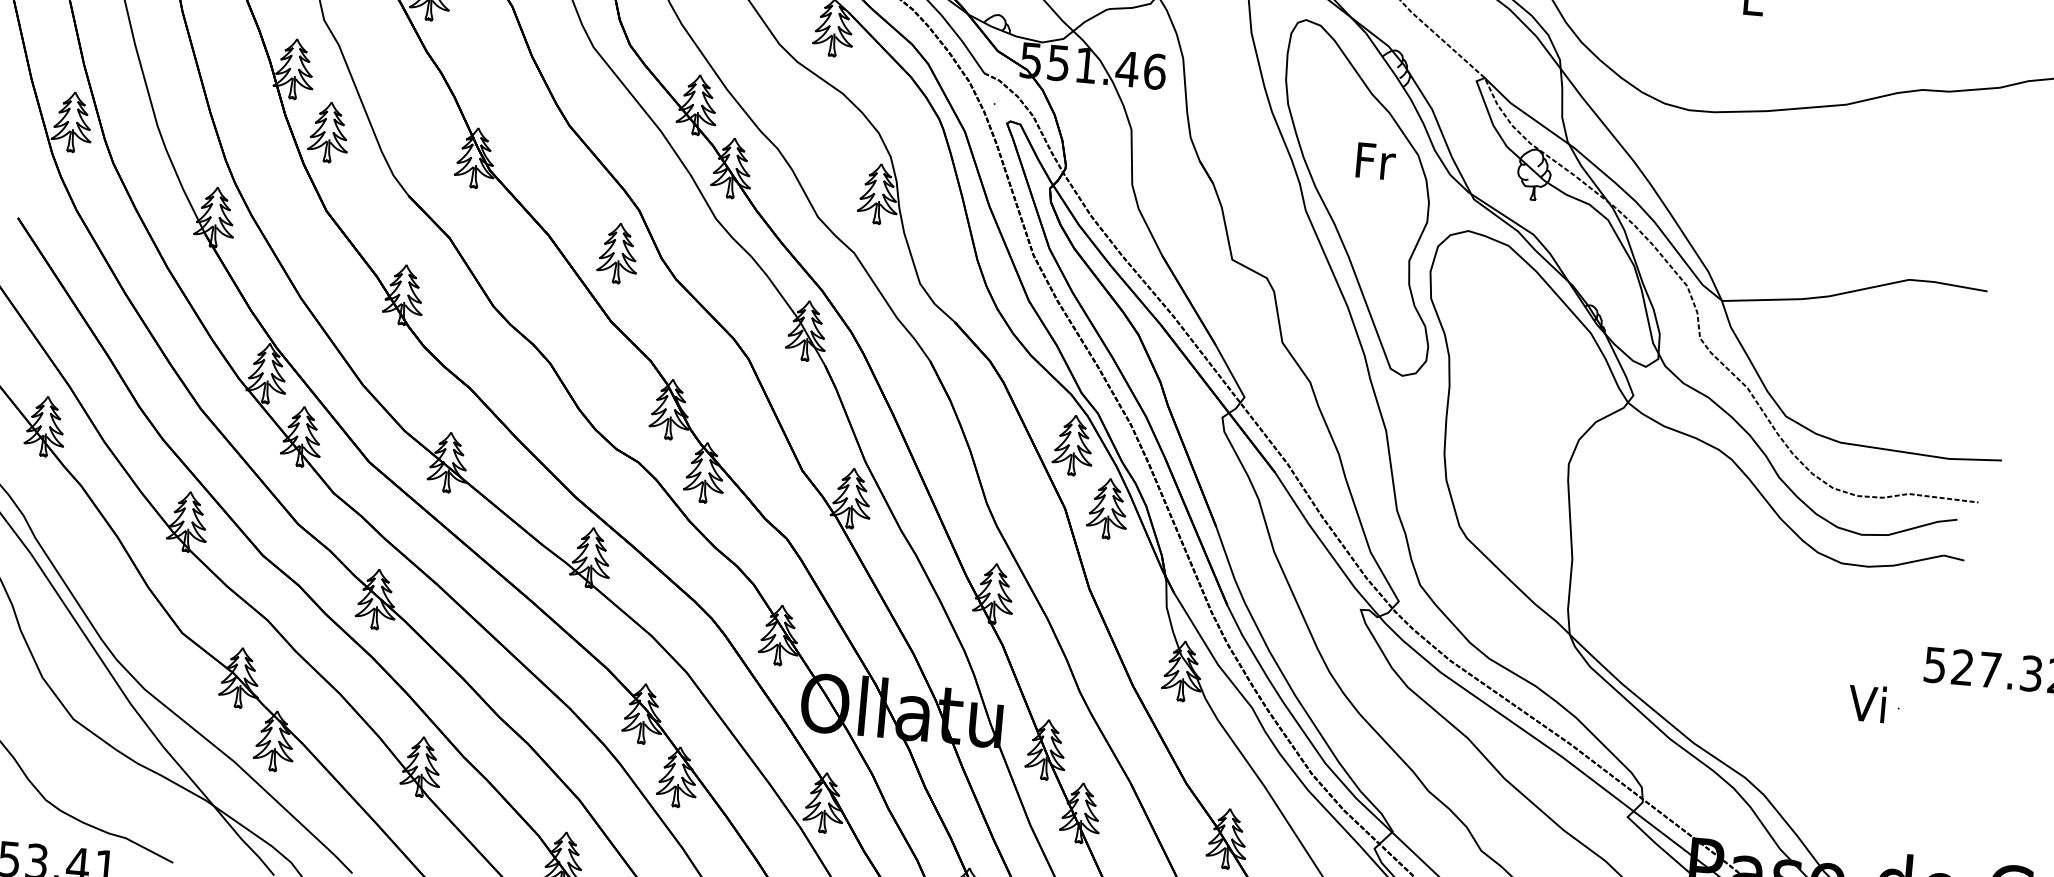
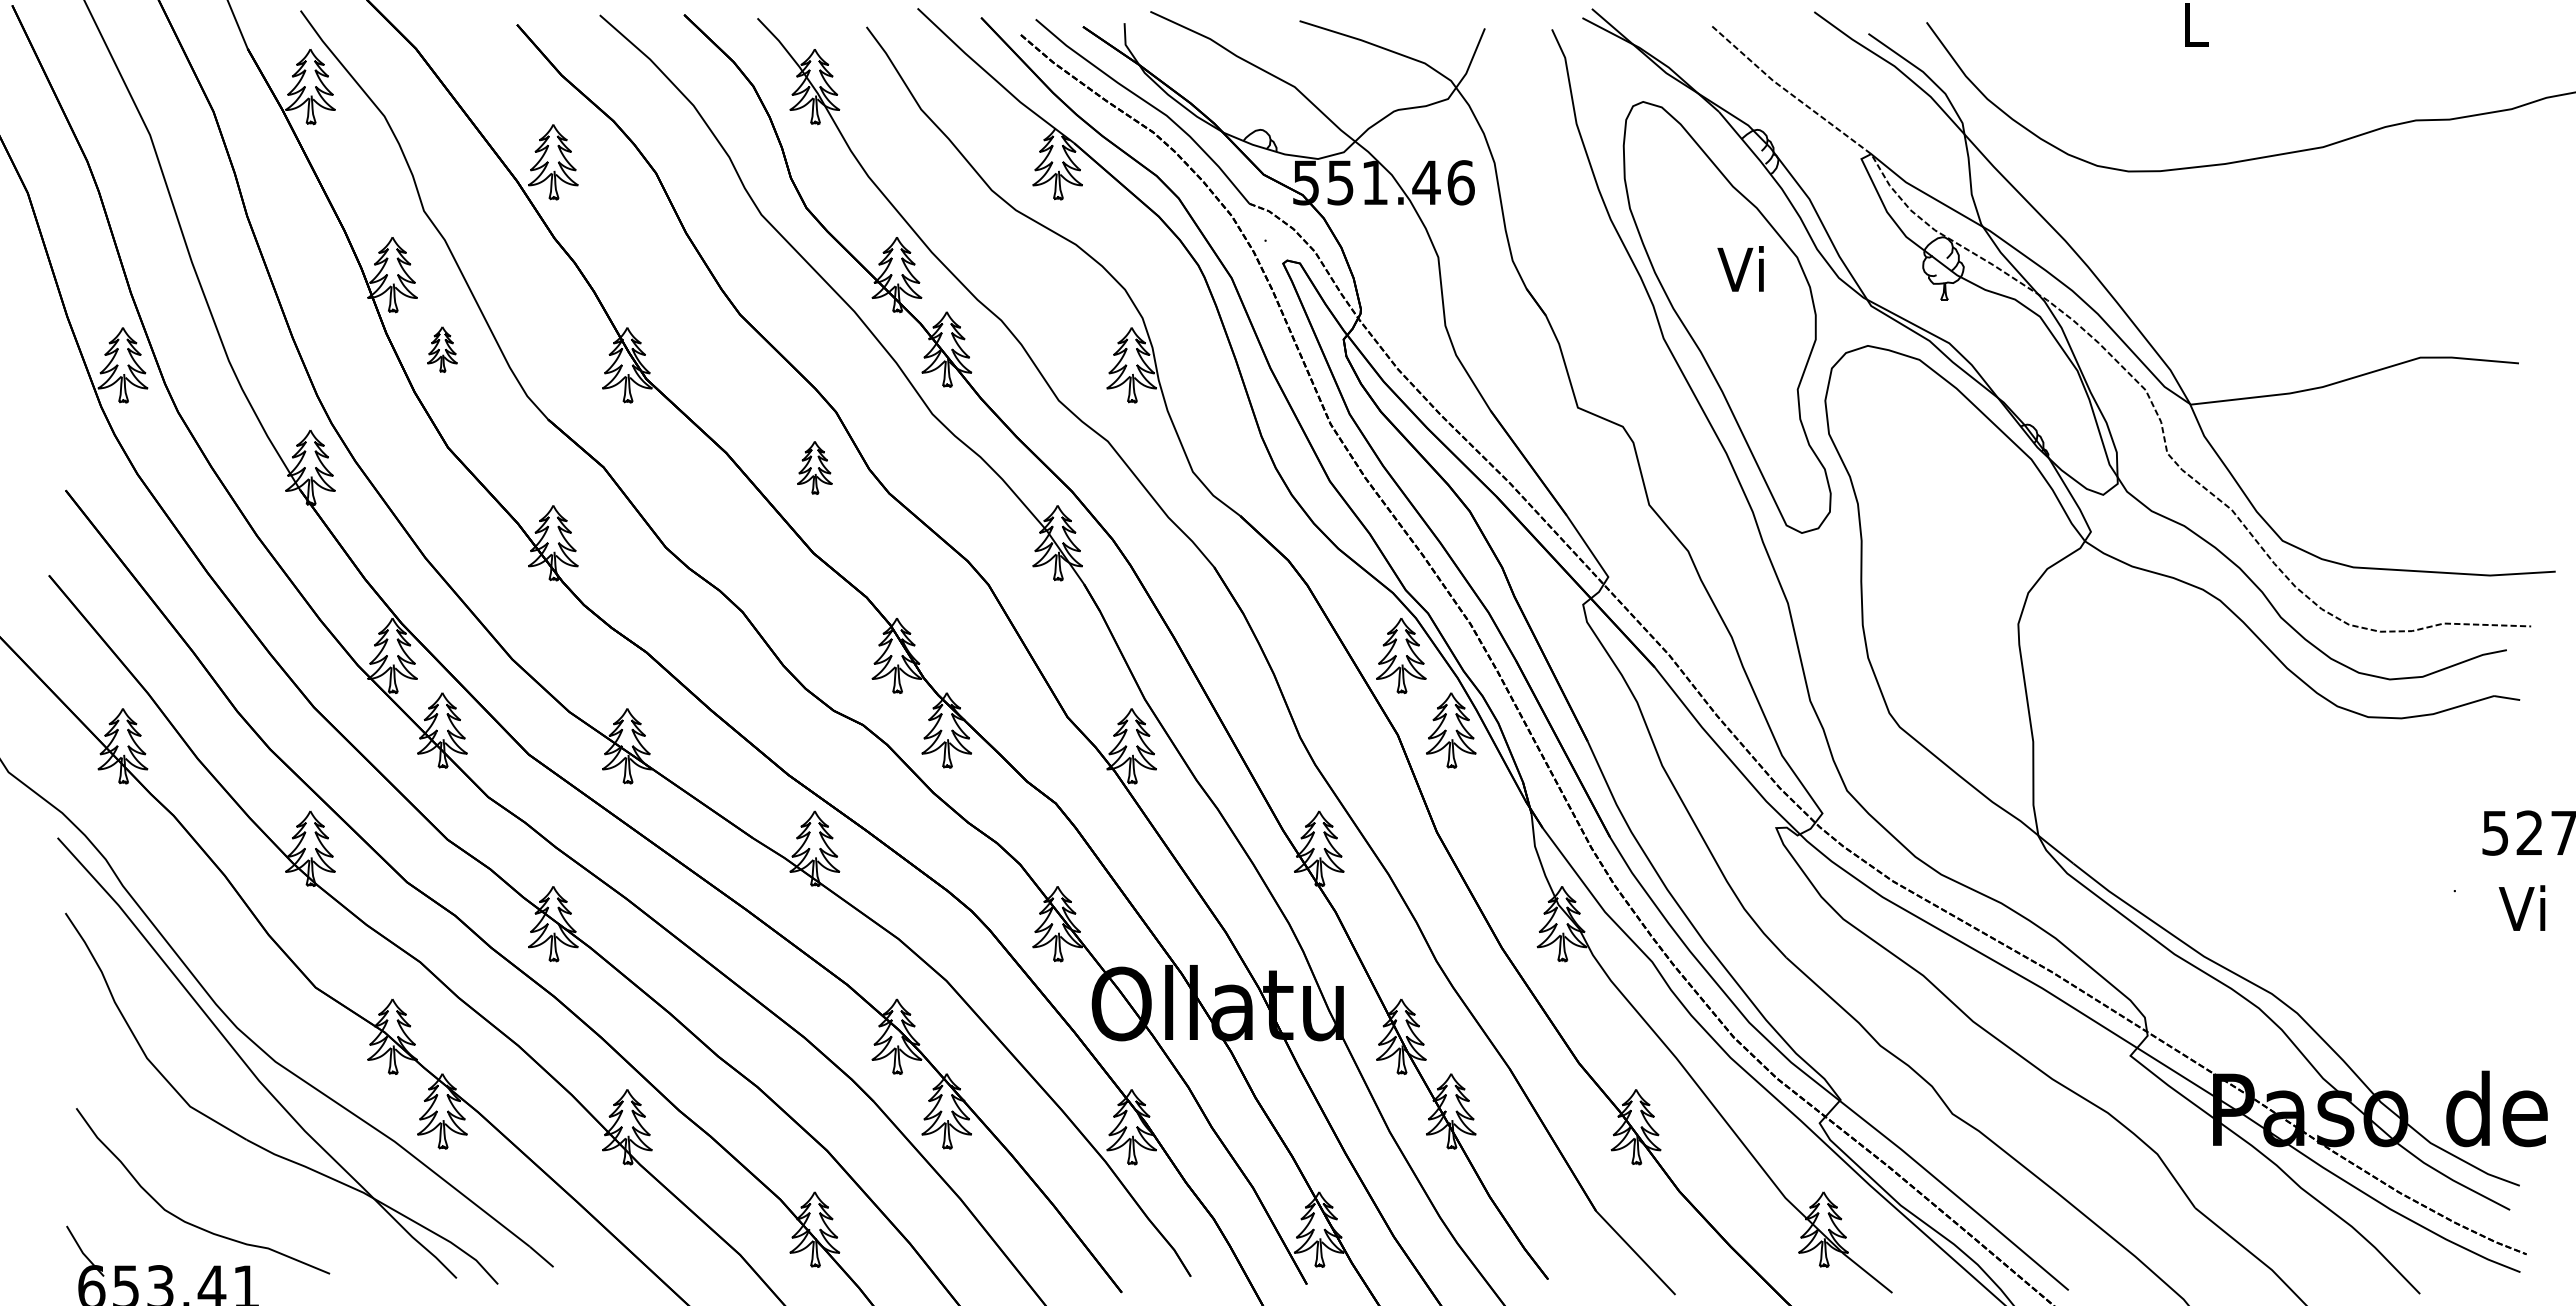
part: (329, 132) -> (442, 349), size x0.6
text: (1374, 160) -> (1743, 268), Fr -> Vi
part: (617, 253) -> (814, 467), size x0.7
text: (1866, 702) -> (2521, 907), moved

